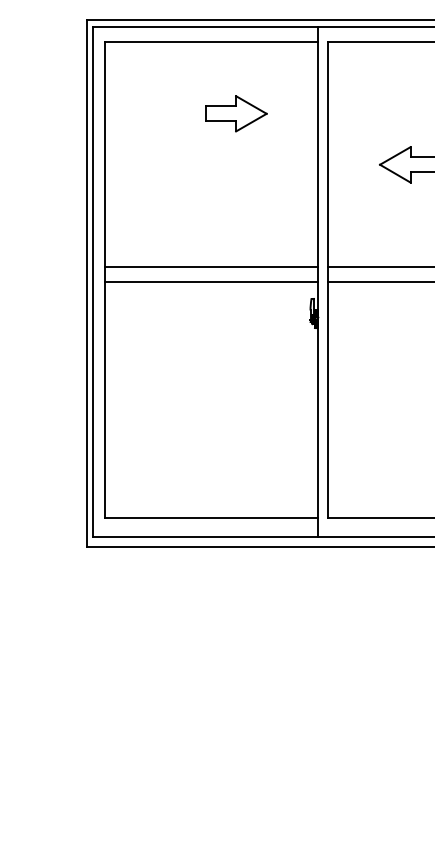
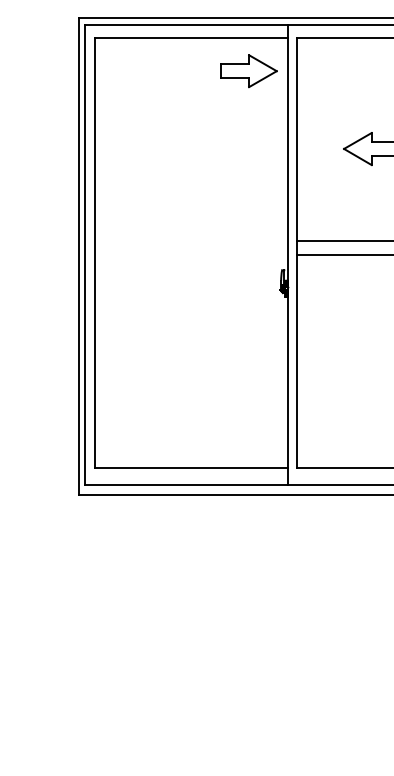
part: (236, 113) -> (249, 70), moved
line: (210, 266) -> (190, 240), removed
line: (210, 281) -> (190, 254), removed

